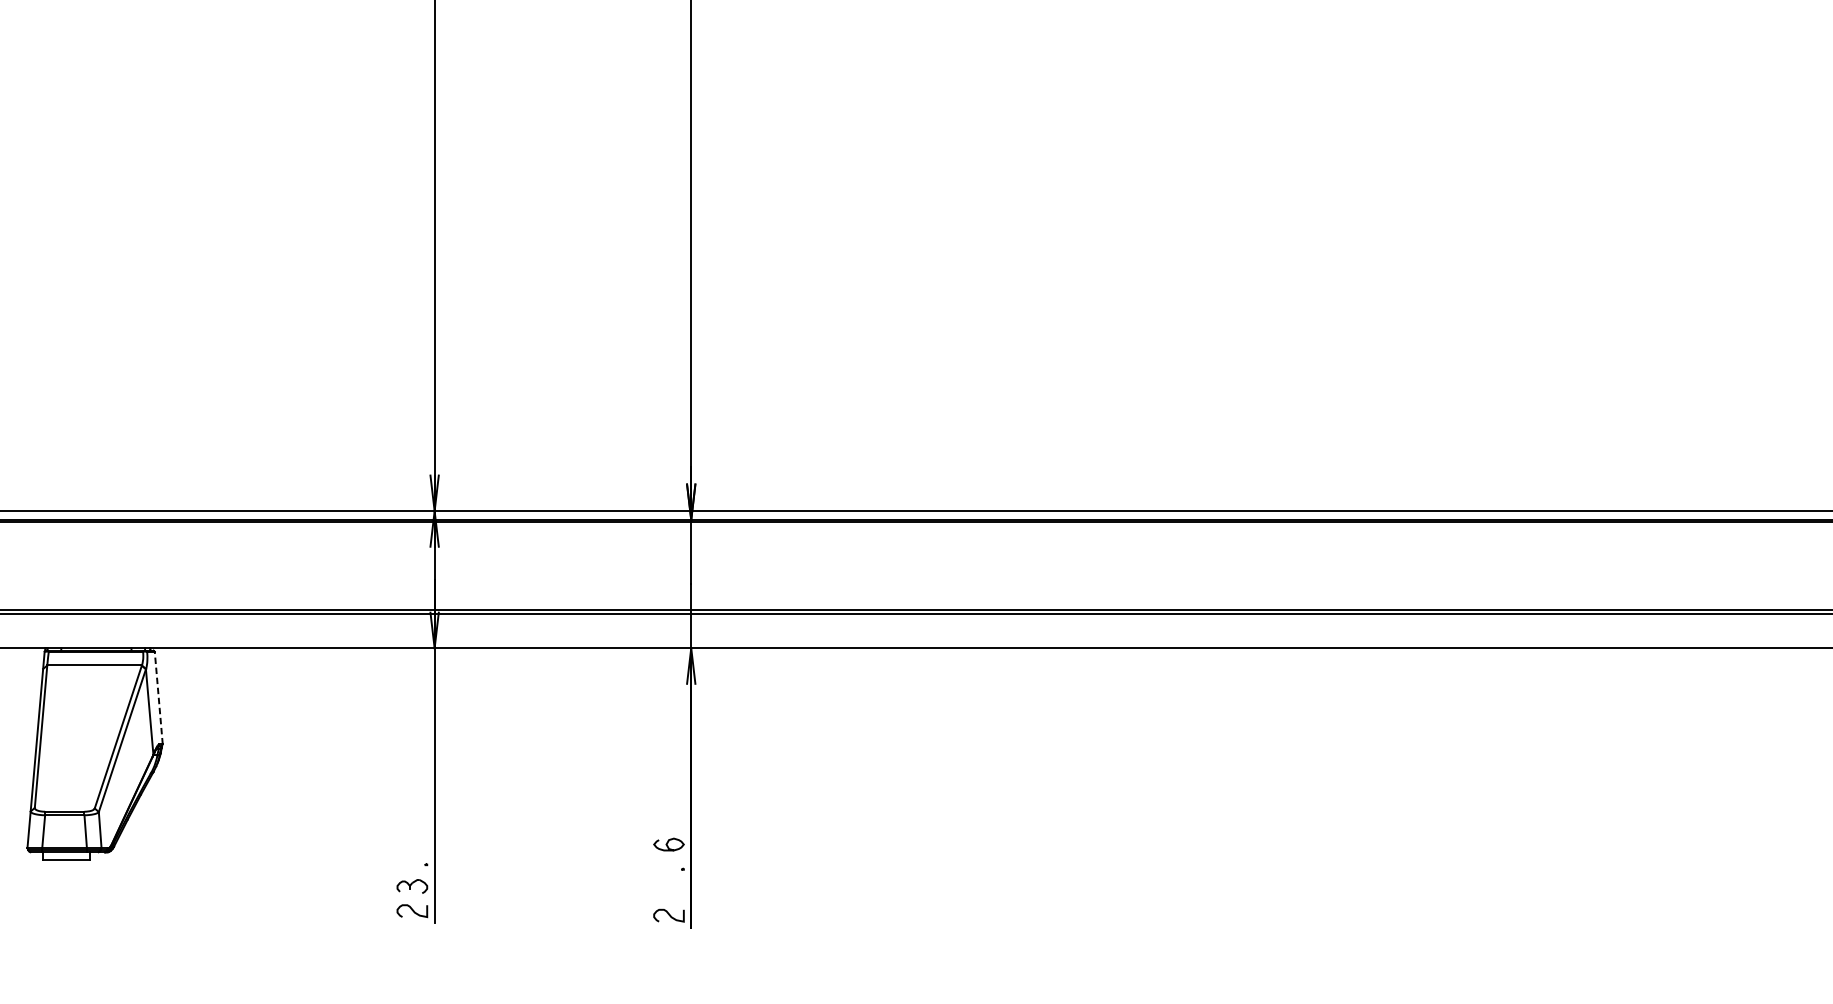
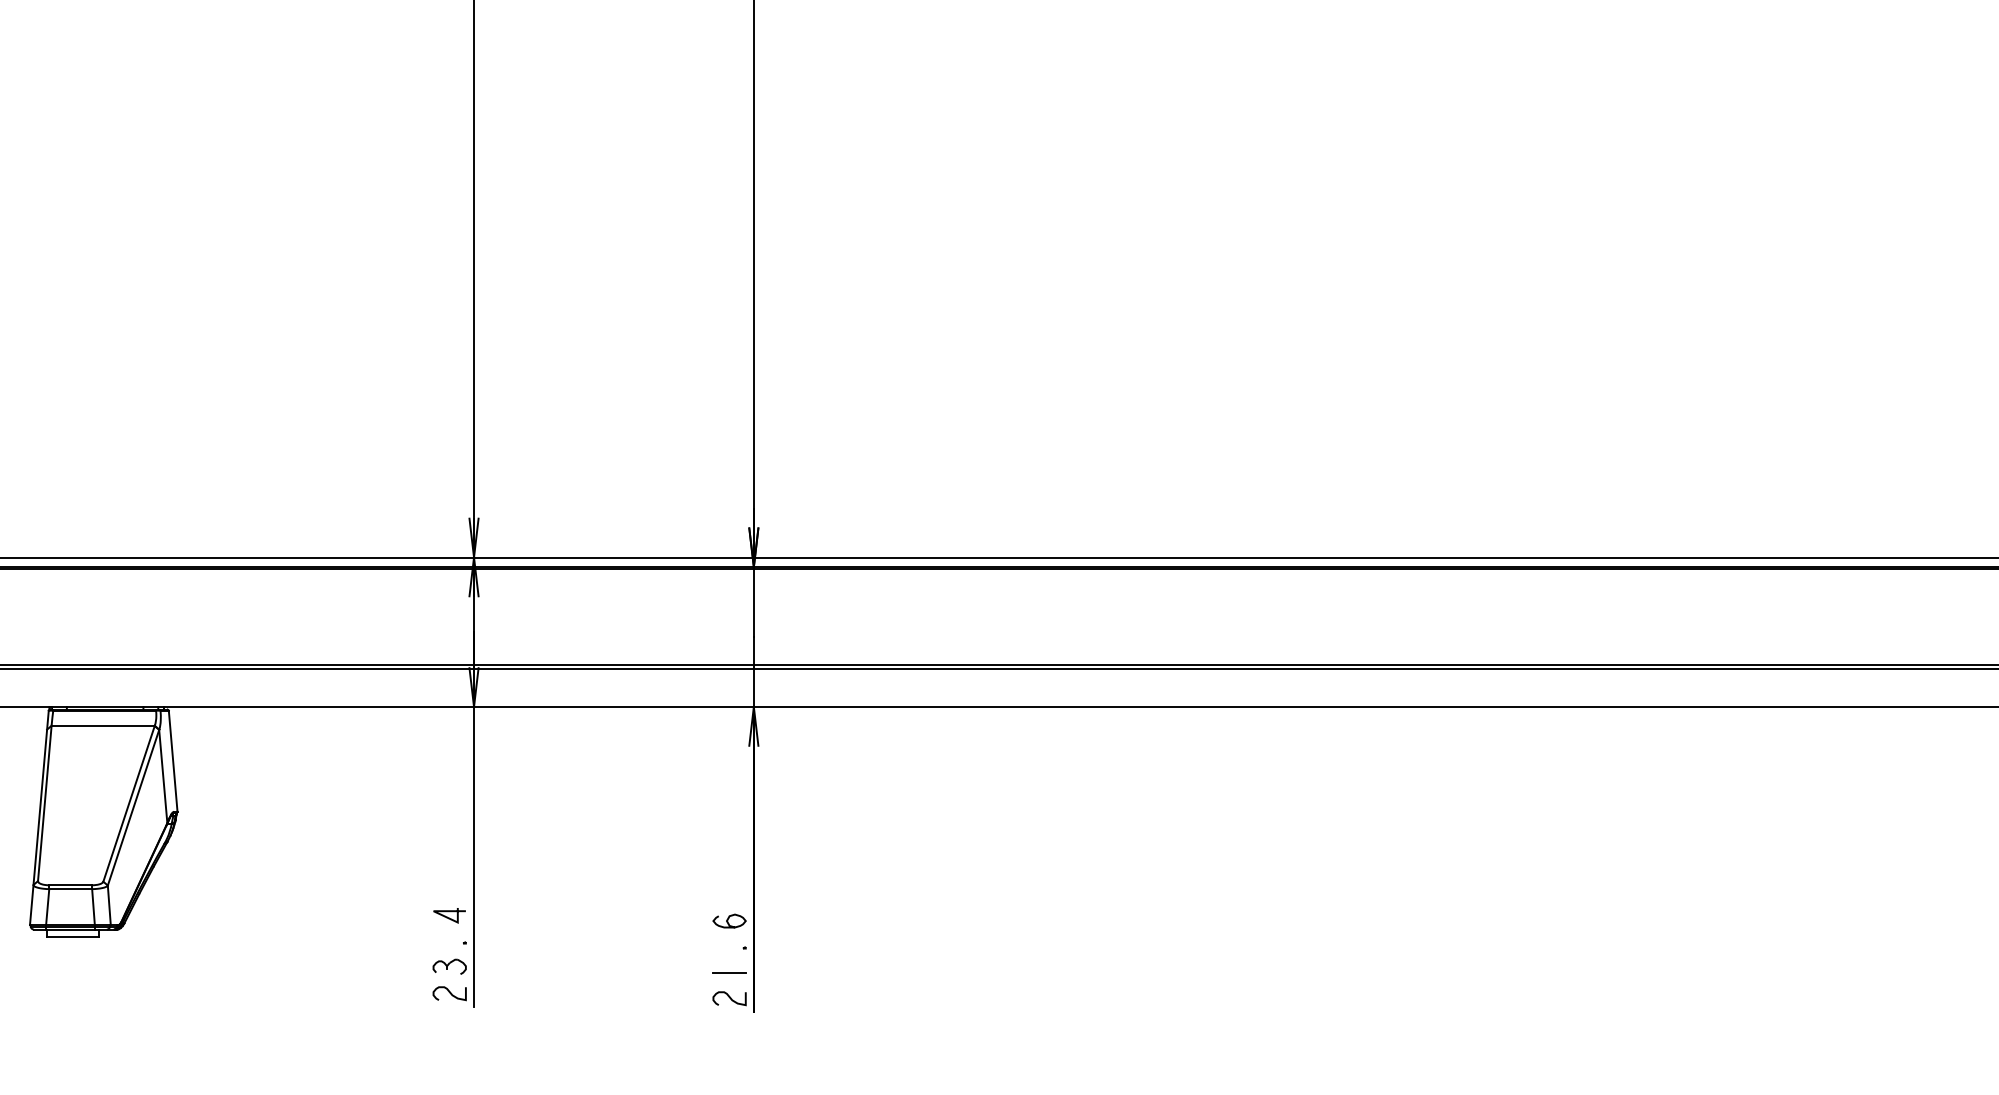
line: (159, 698) -> (173, 761), dashed -> solid
line: (412, 841) -> (449, 917), added
line: (668, 891) -> (729, 972), added

